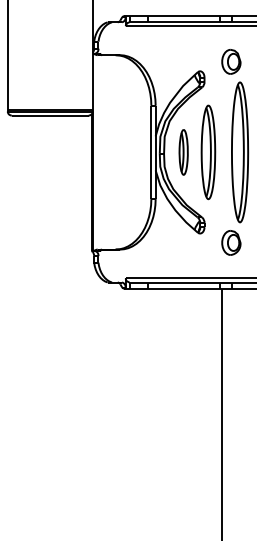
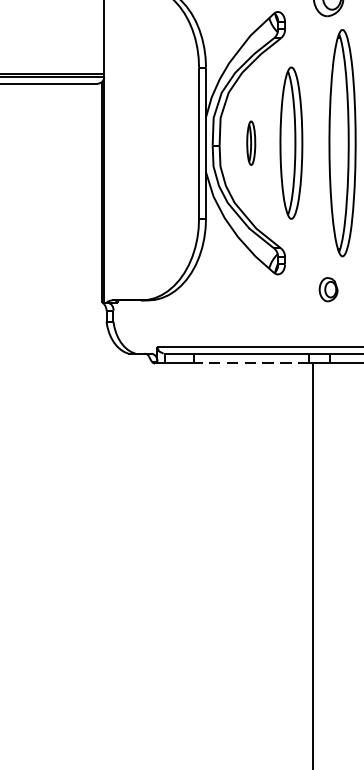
part: (183, 152) -> (251, 143), size x0.6
part: (231, 242) -> (328, 288), size x0.6
line: (183, 288) -> (251, 363), solid -> dashed

